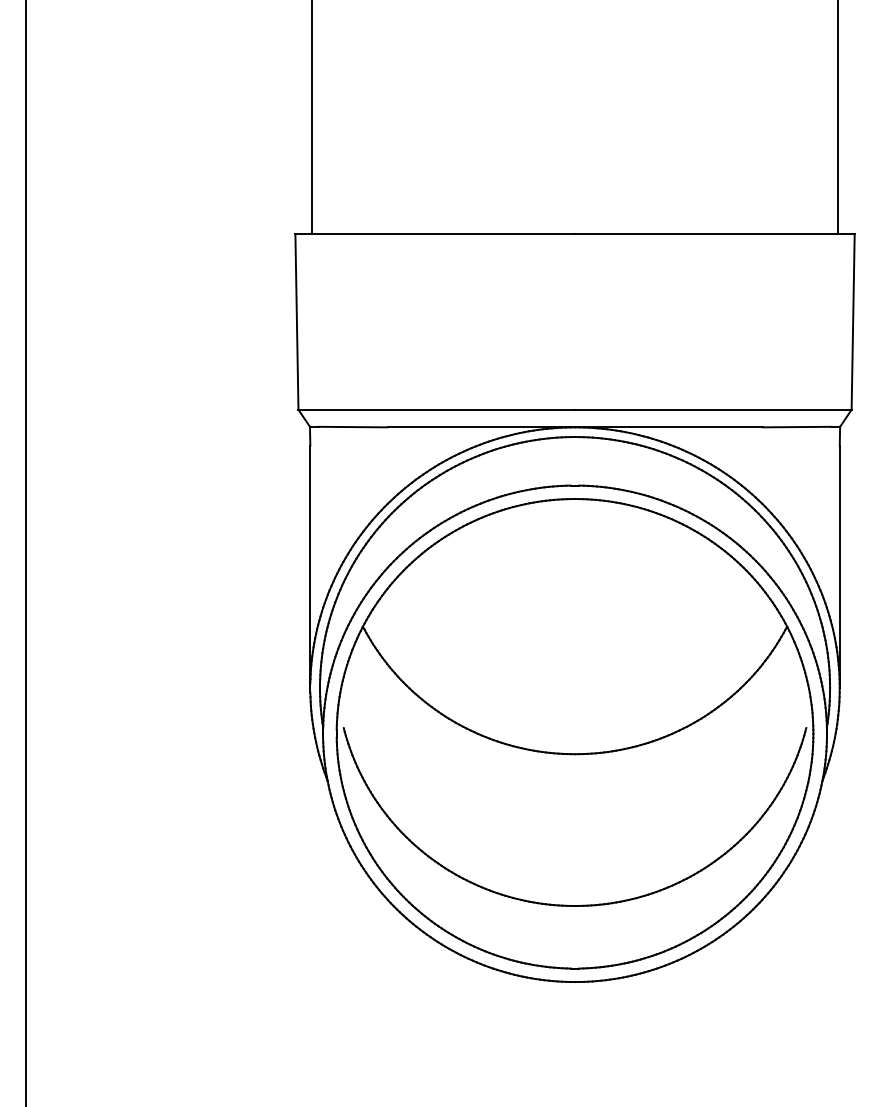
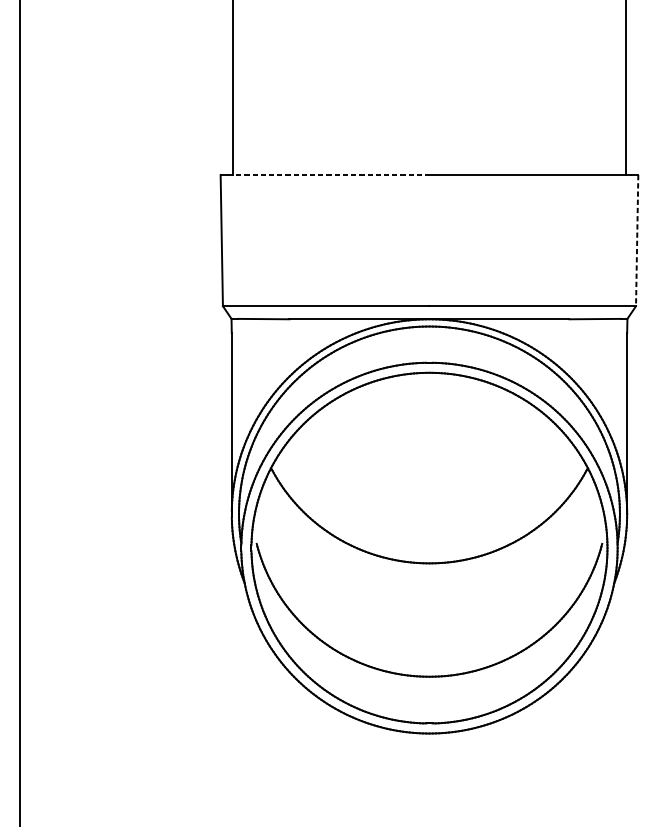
line: (440, 234) -> (329, 175), solid -> dashed
line: (853, 321) -> (637, 240), solid -> dashed

